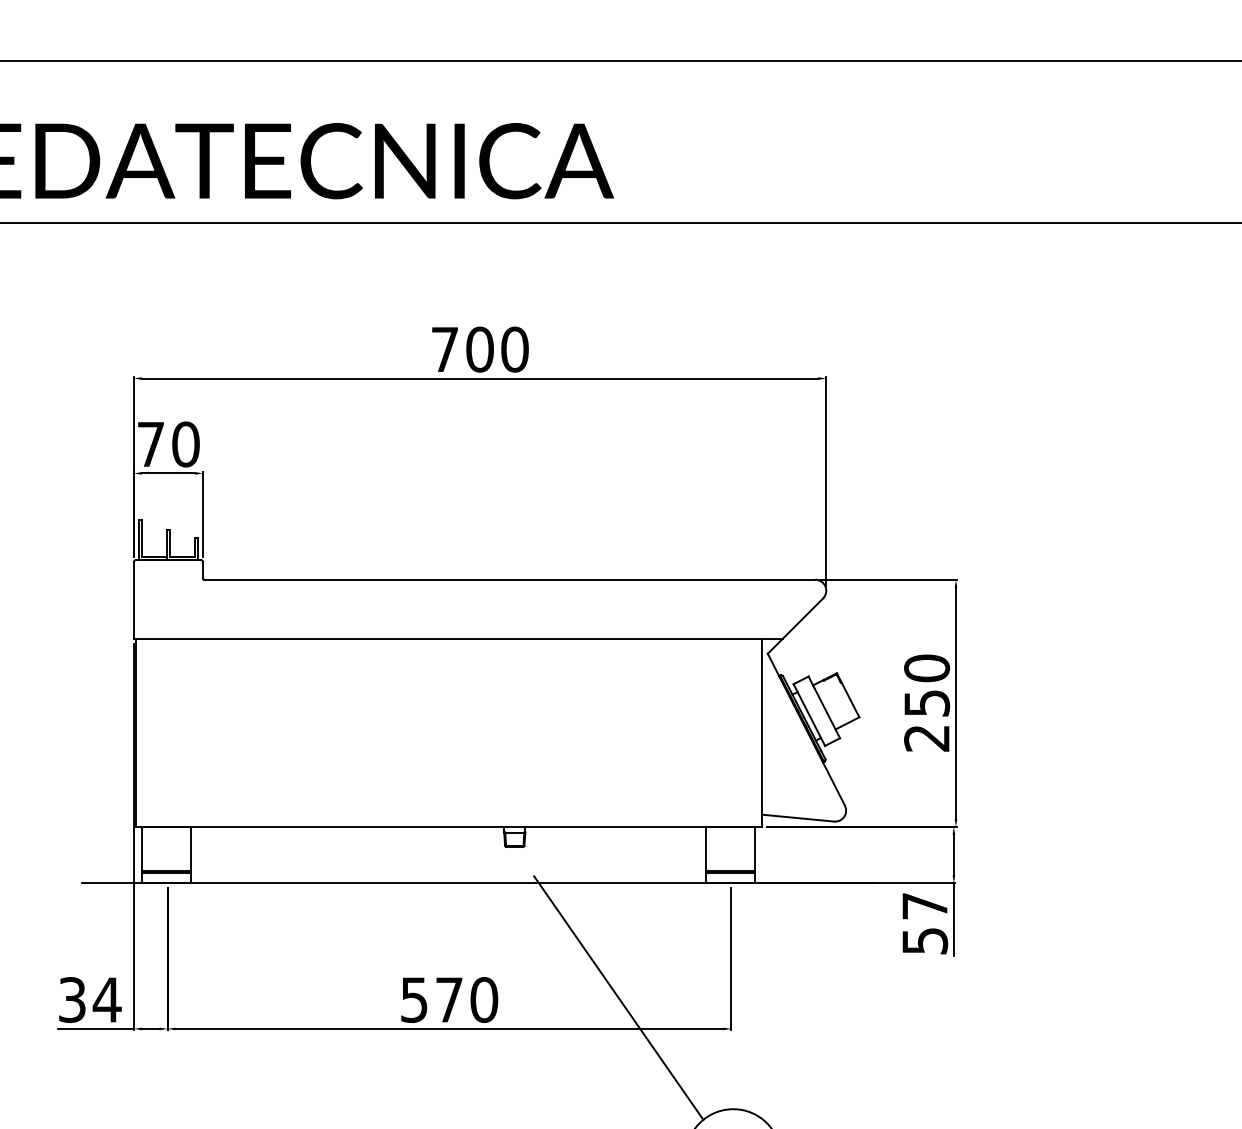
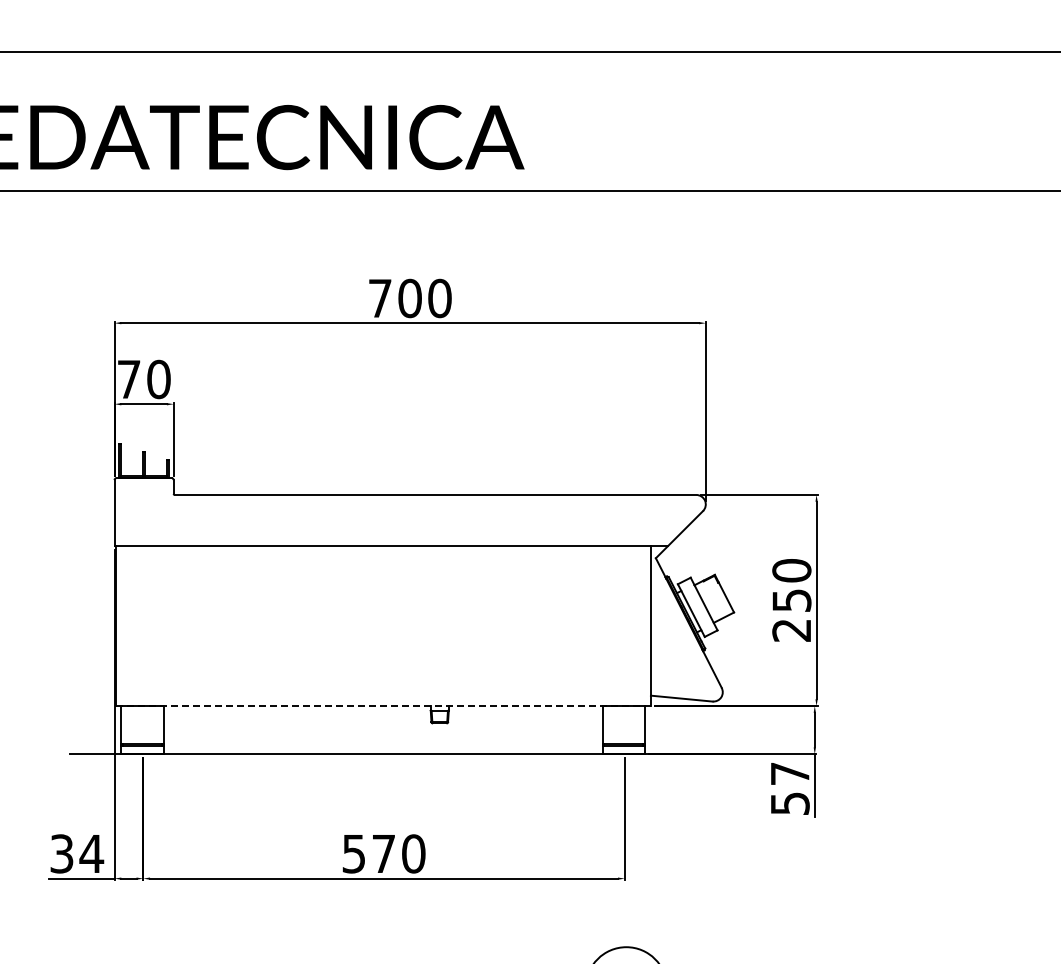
line: (450, 827) -> (384, 706), solid -> dashed
line: (618, 998) -> (528, 852), removed

